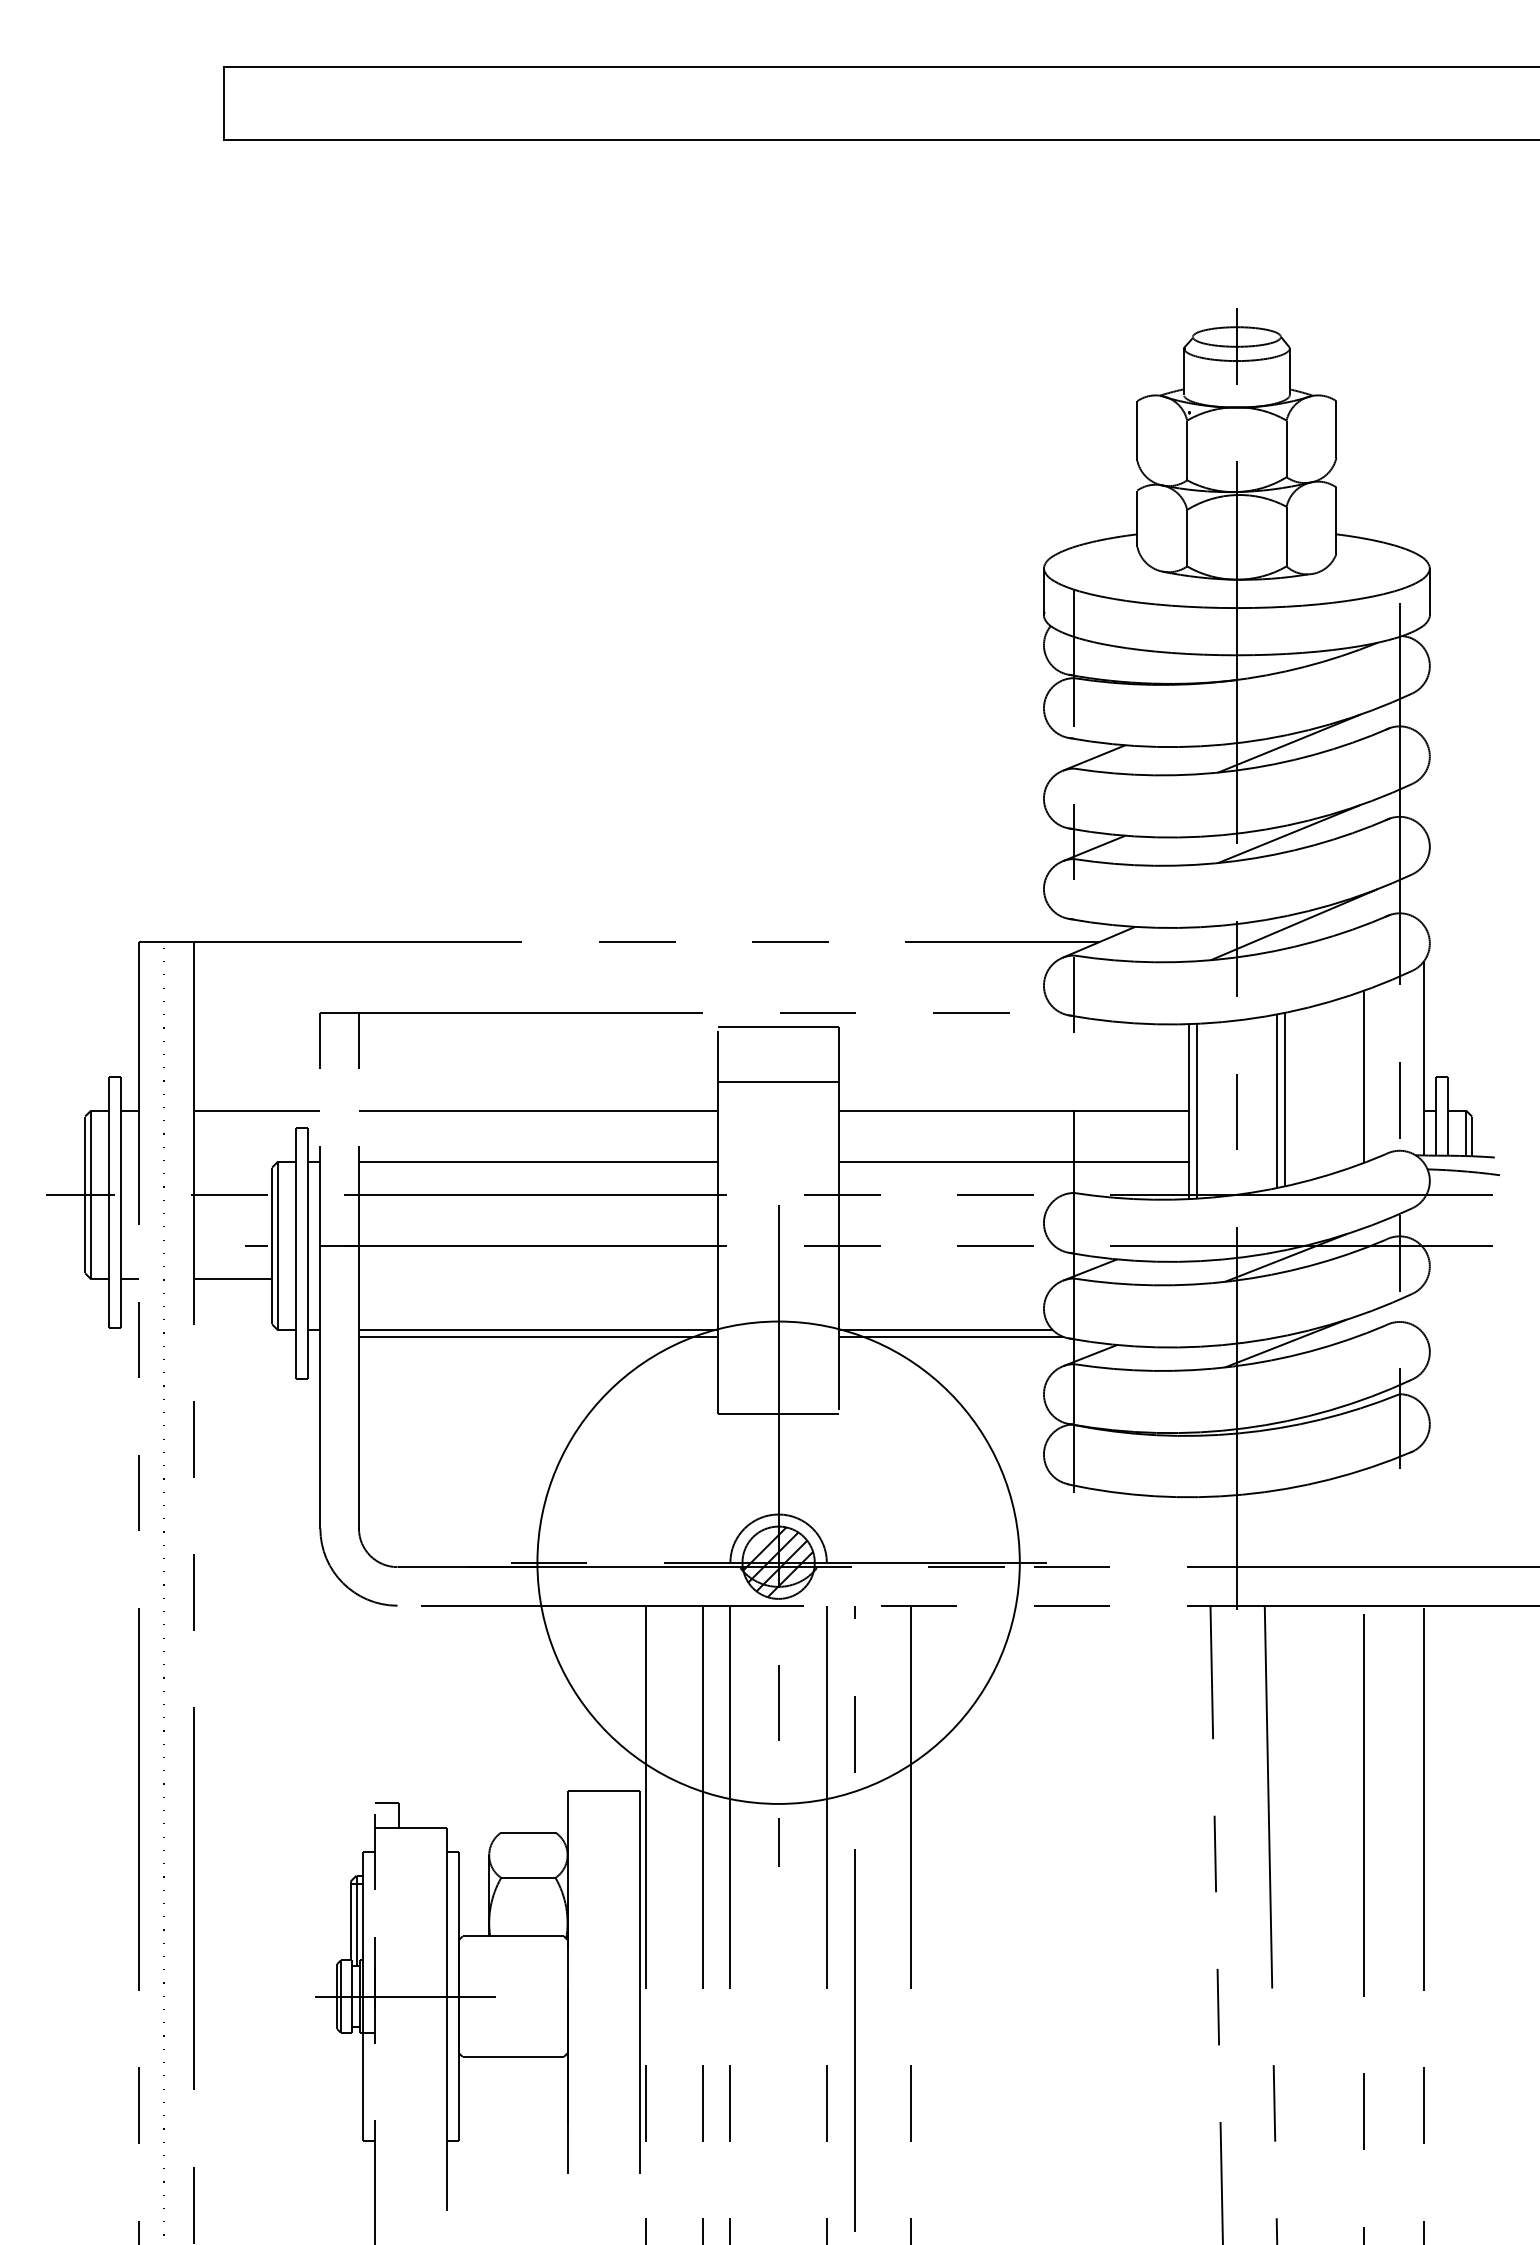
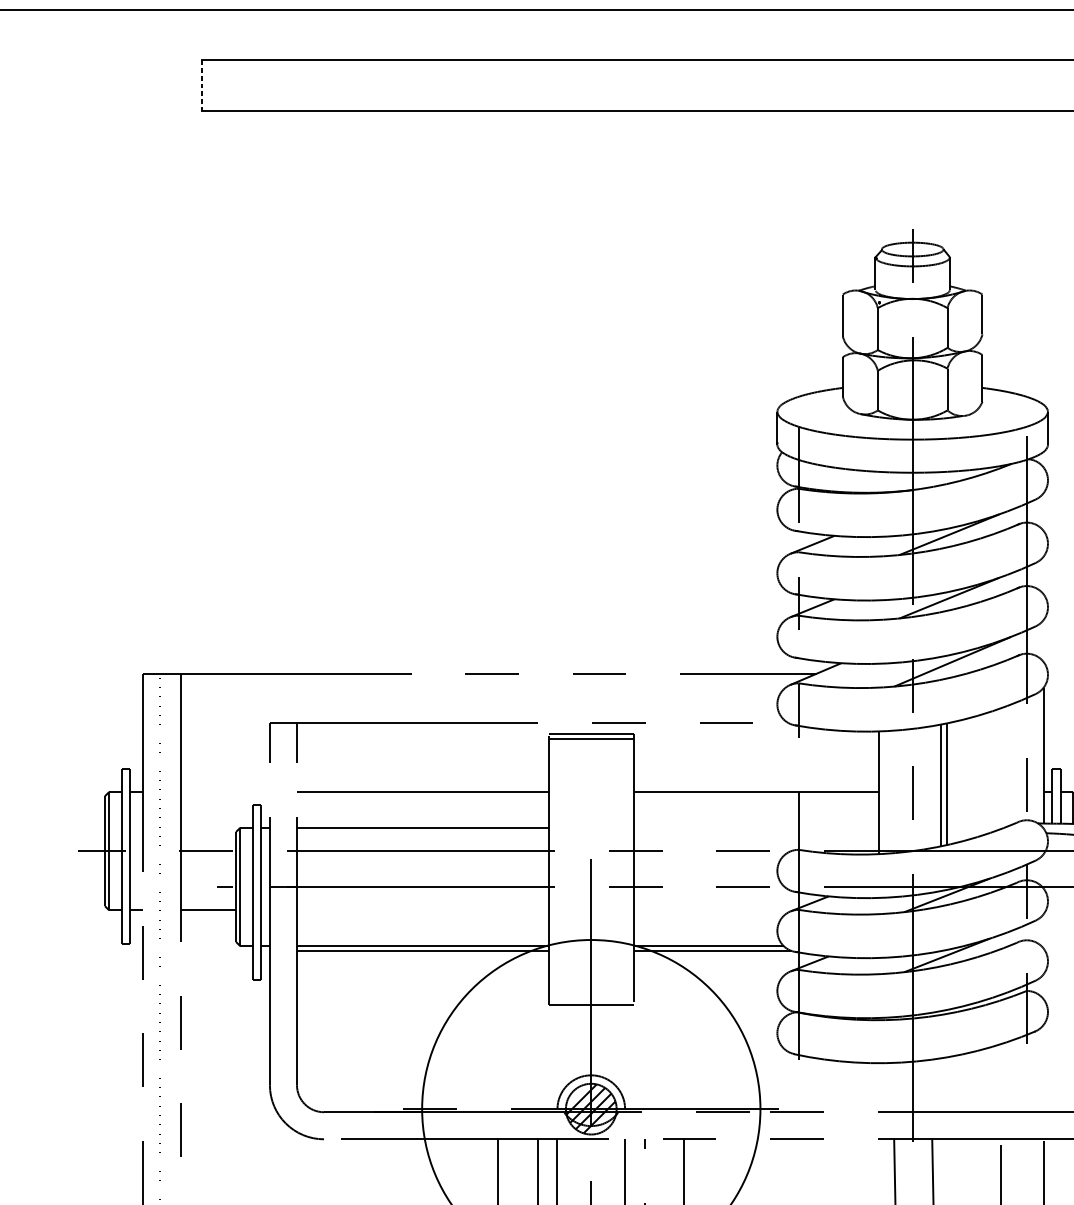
line: (223, 104) -> (201, 86), solid -> dashed
line: (1363, 1076) -> (1001, 768), removed
line: (778, 1082) -> (591, 739), moved
line: (256, 1110) -> (225, 791), removed
line: (1196, 1110) -> (884, 791), removed
line: (1013, 1161) -> (756, 827), removed

